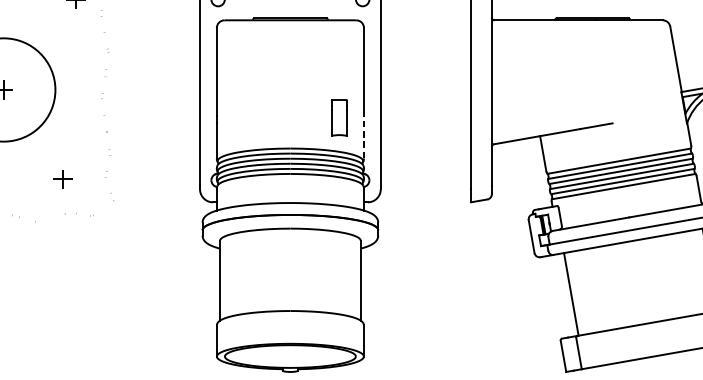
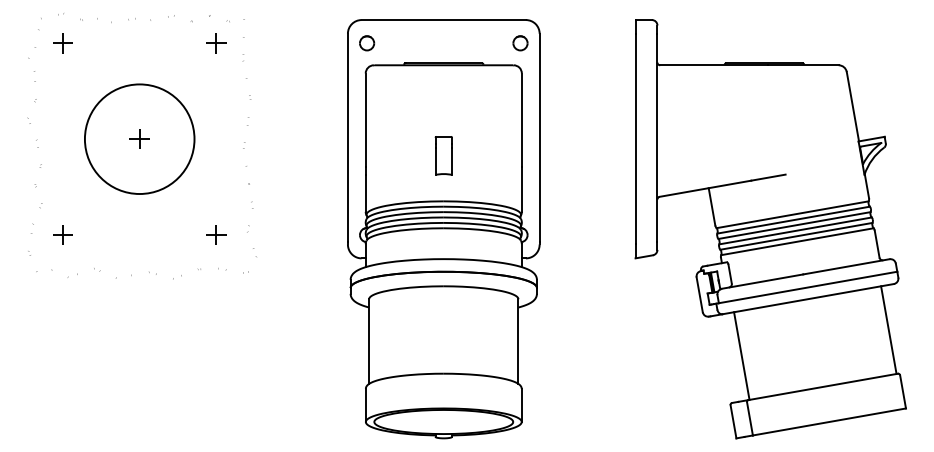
part: (339, 117) -> (443, 155), moved
line: (363, 137) -> (521, 189), dashed -> solid
part: (62, 178) -> (216, 234), moved
part: (74, 215) -> (214, 272), size x1.67

